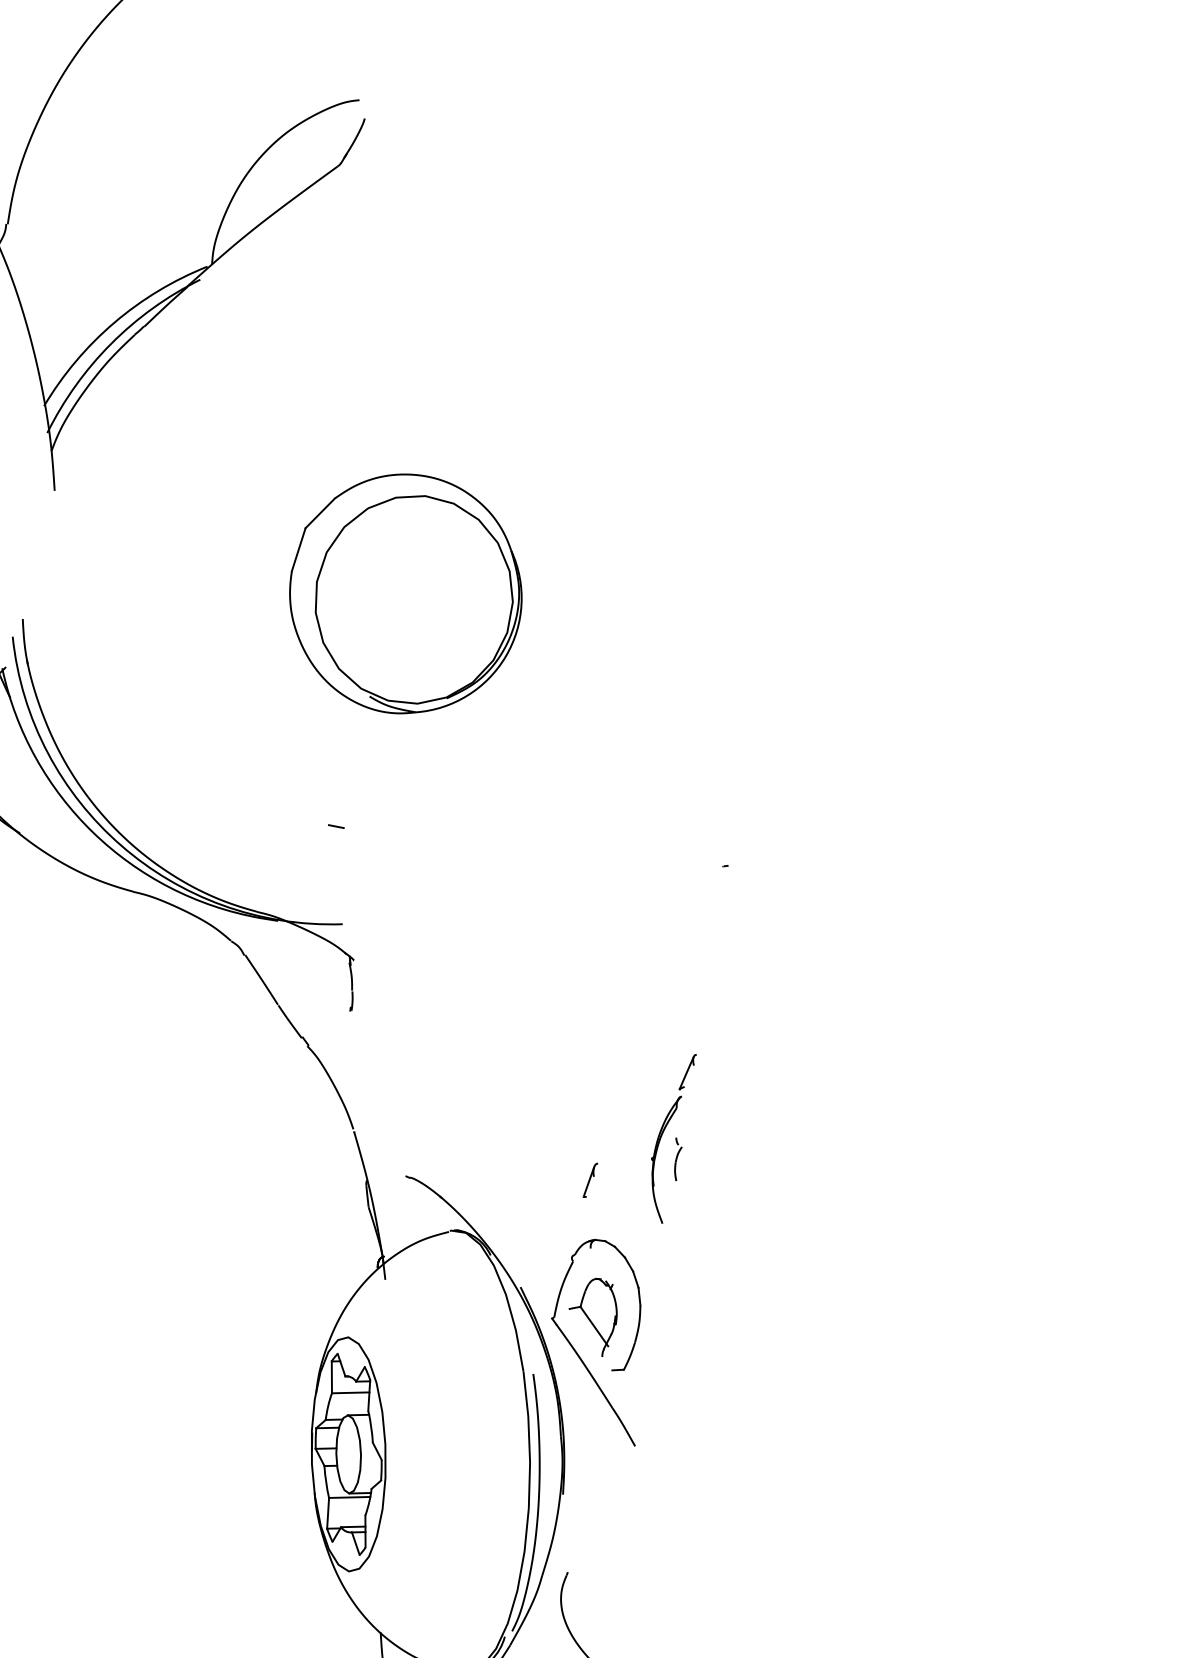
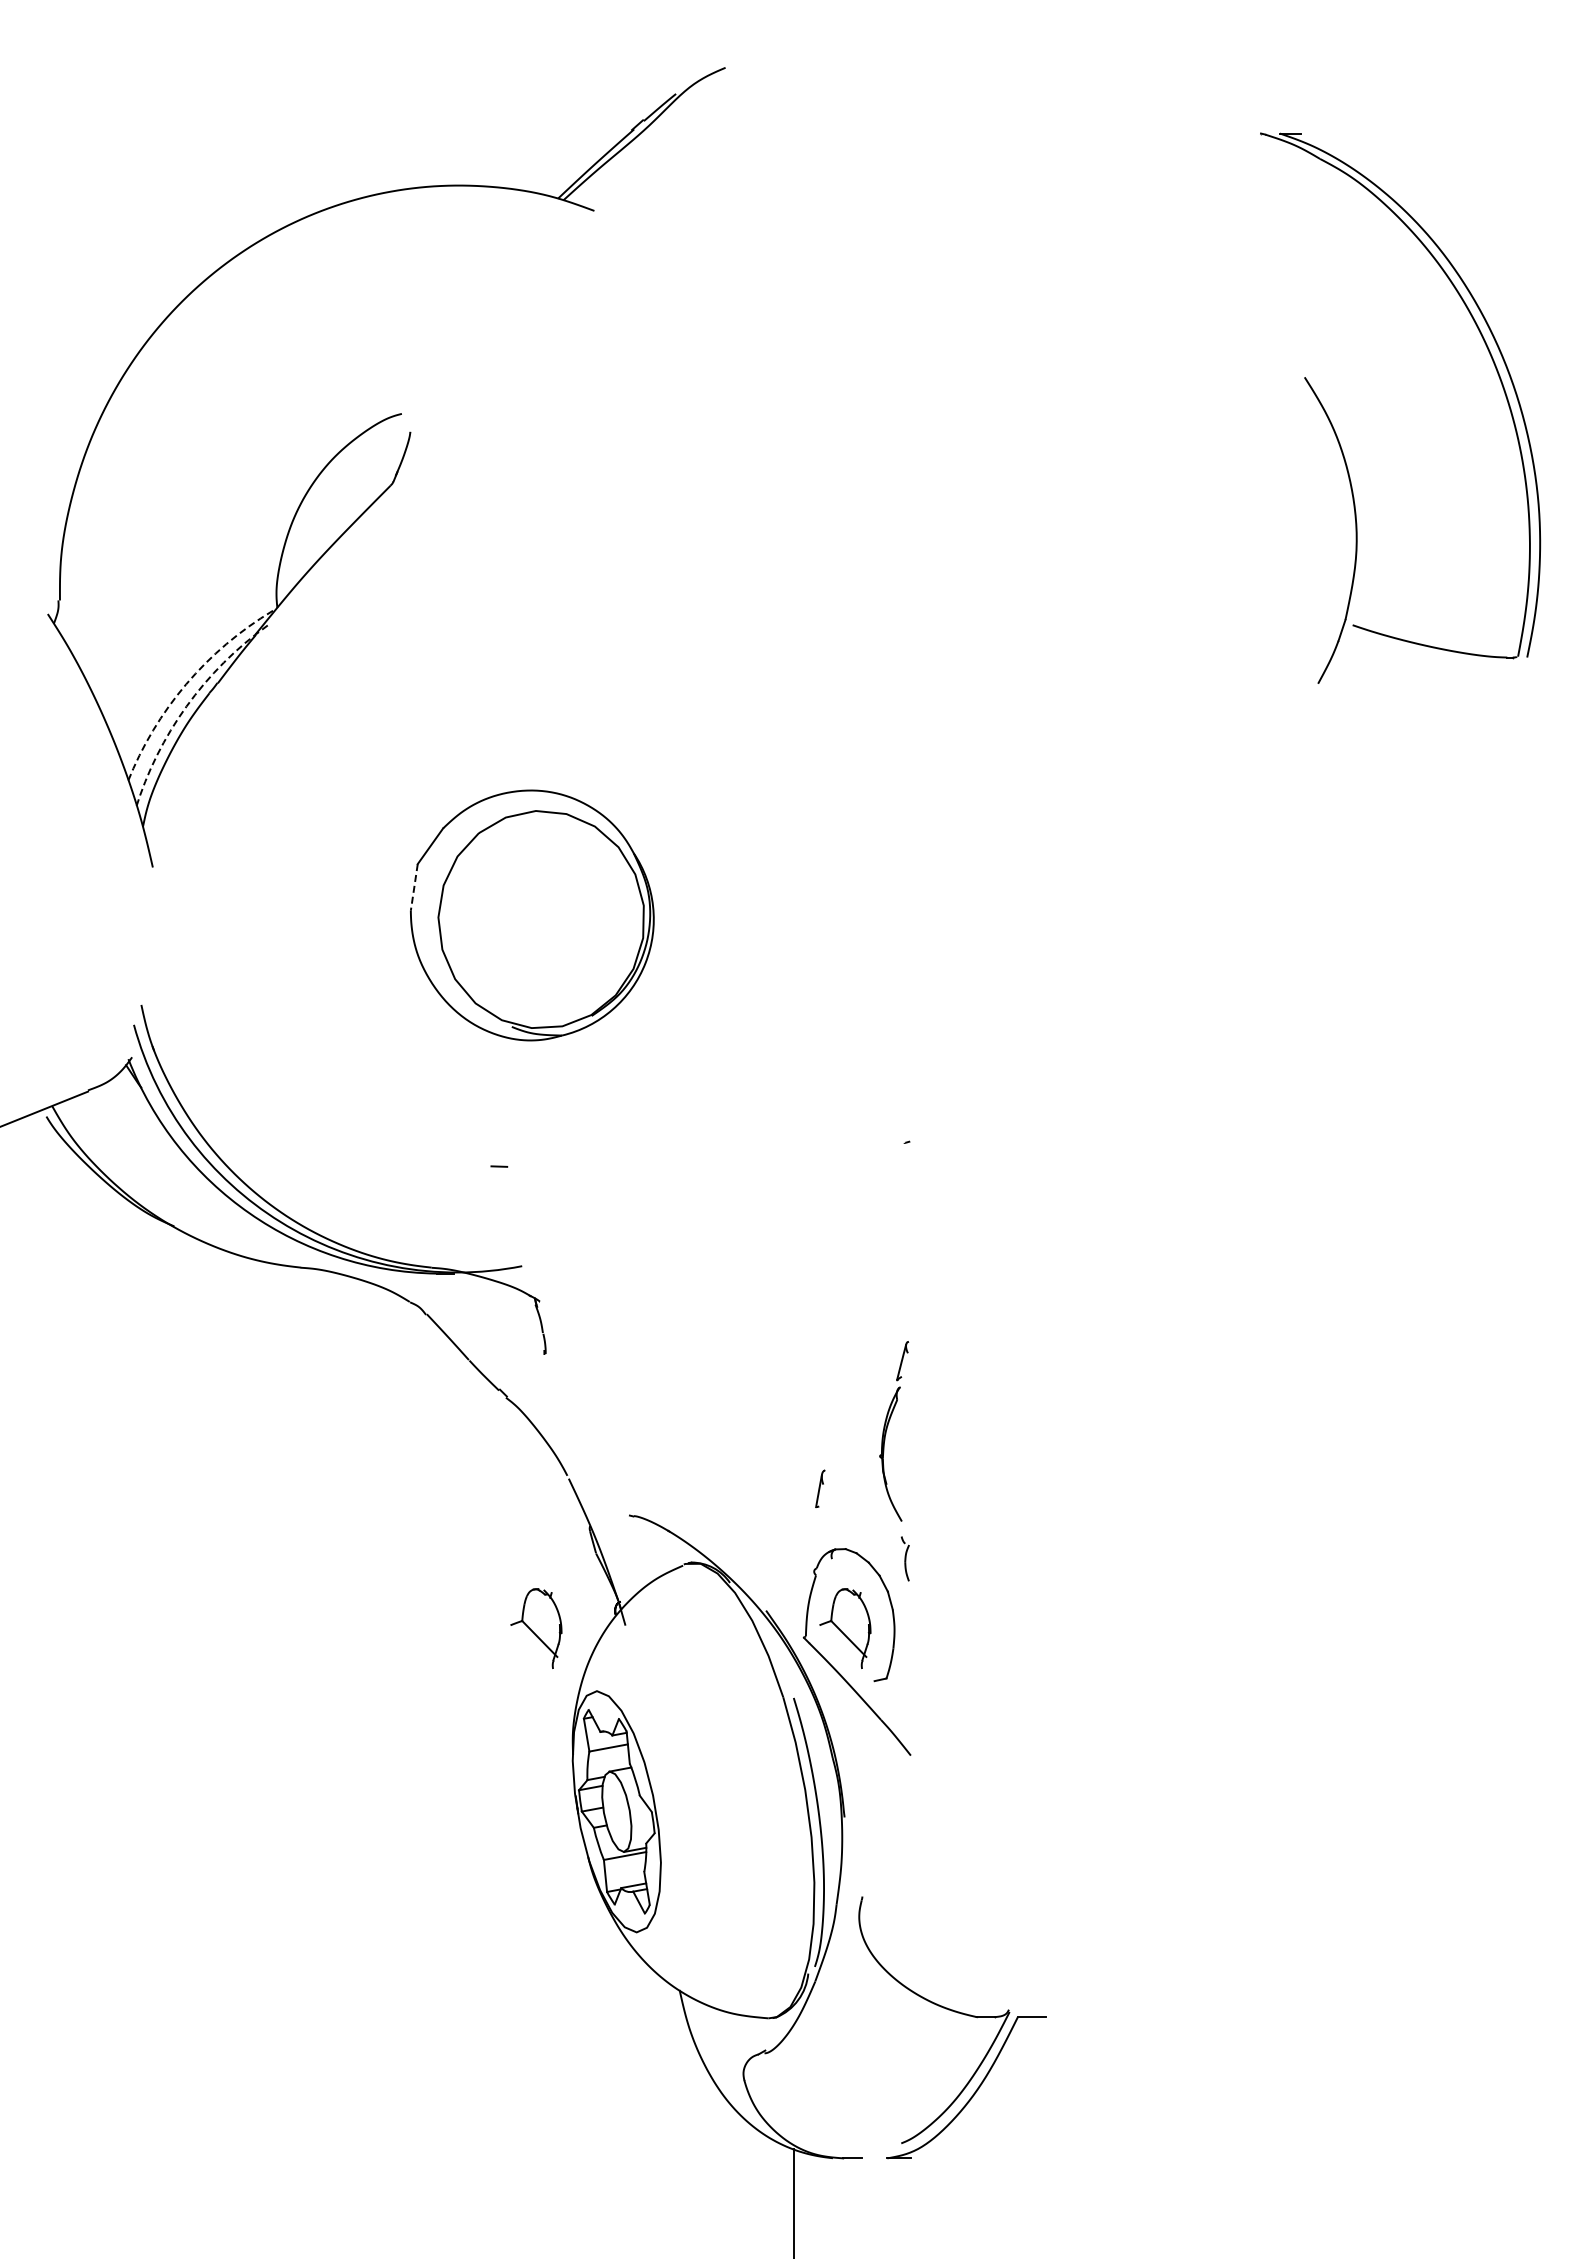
arc: (114, 323) -> (186, 684), solid -> dashed
arc: (111, 343) -> (186, 706), solid -> dashed
line: (298, 549) -> (414, 887), solid -> dashed
part: (675, 1158) -> (904, 1558), moved
part: (300, 1268) -> (536, 1628), added

